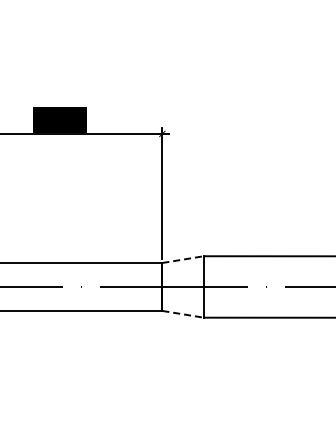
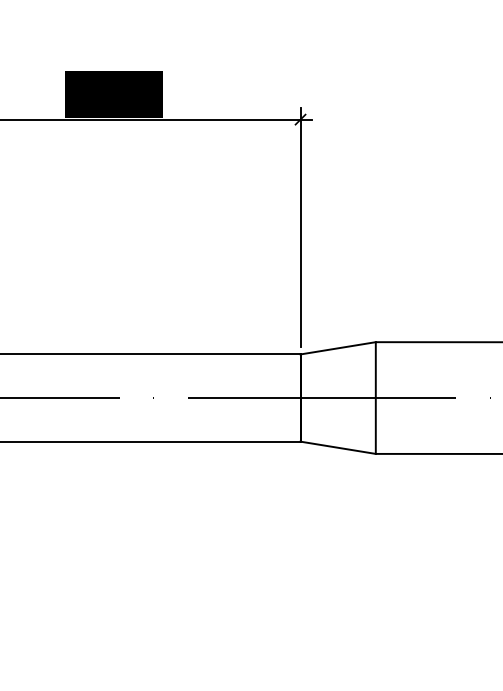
line: (183, 259) -> (338, 348), dashed -> solid
line: (183, 314) -> (338, 448), dashed -> solid

